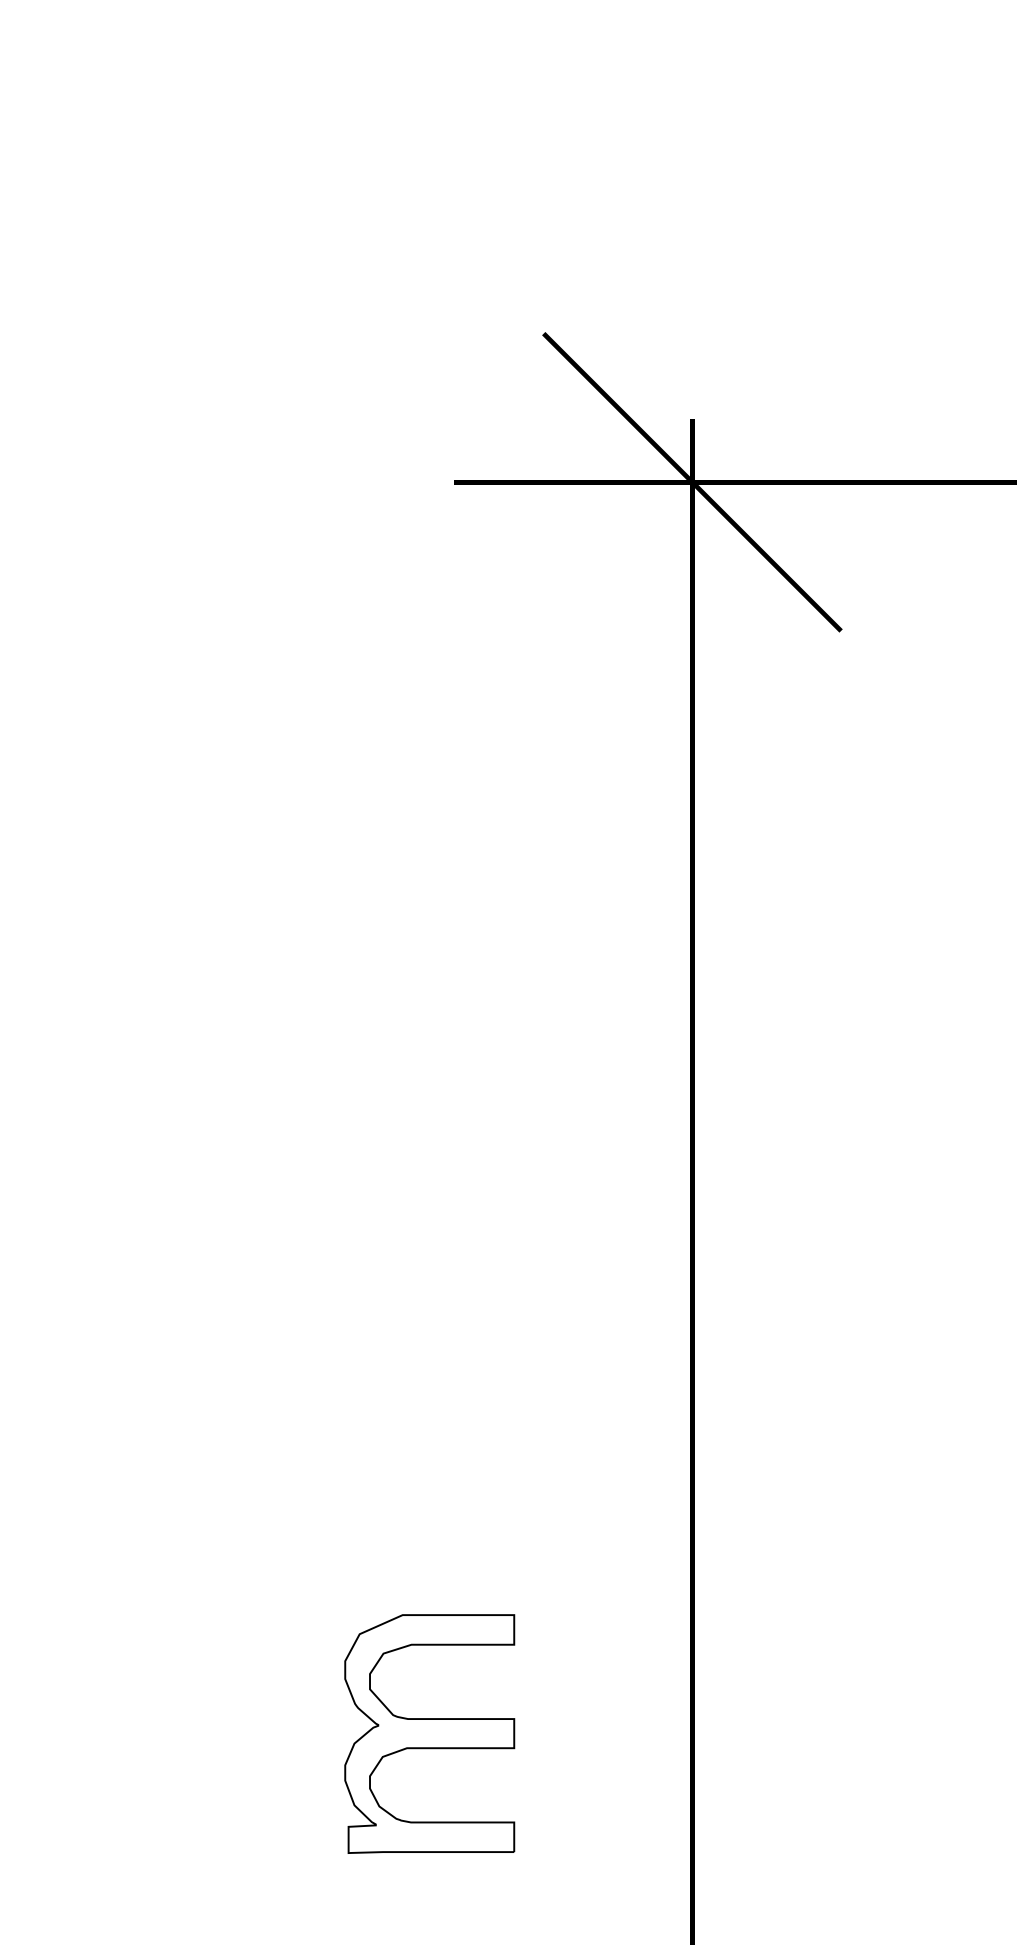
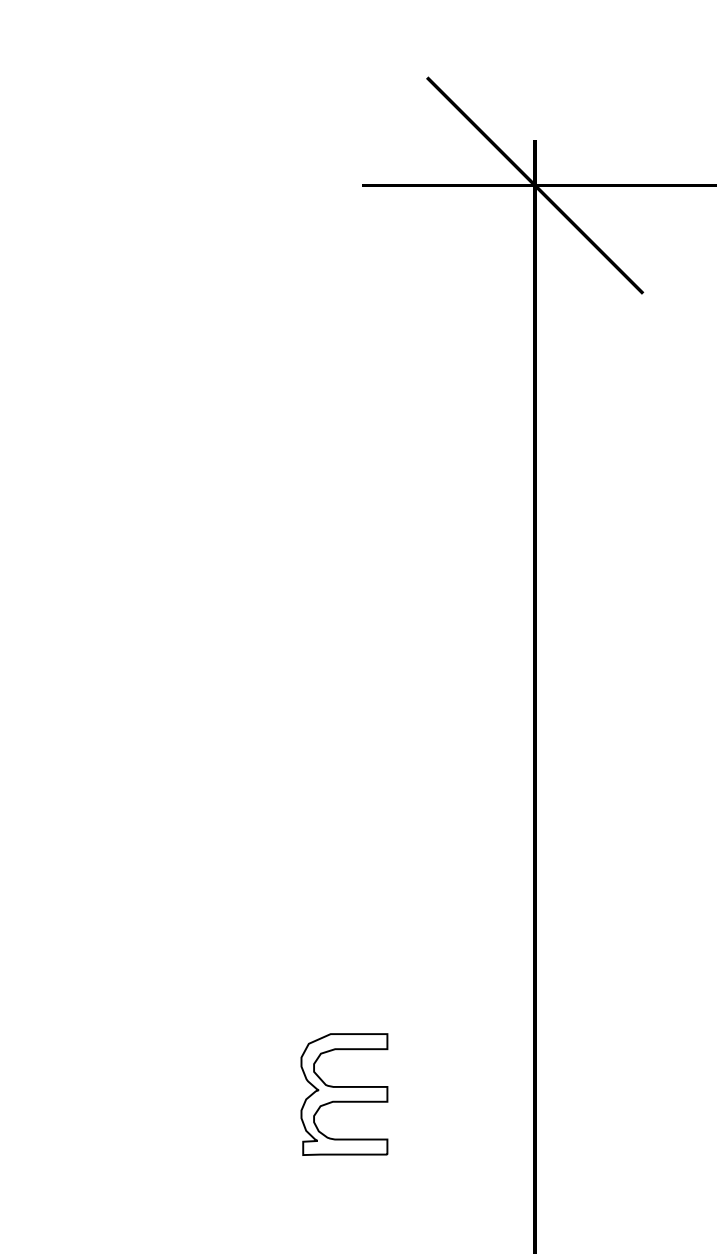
part: (429, 1733) -> (344, 1094), size x0.7

